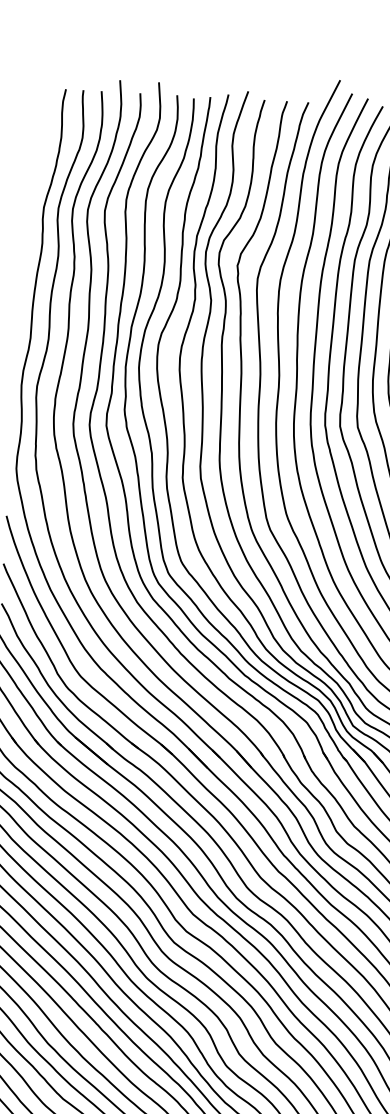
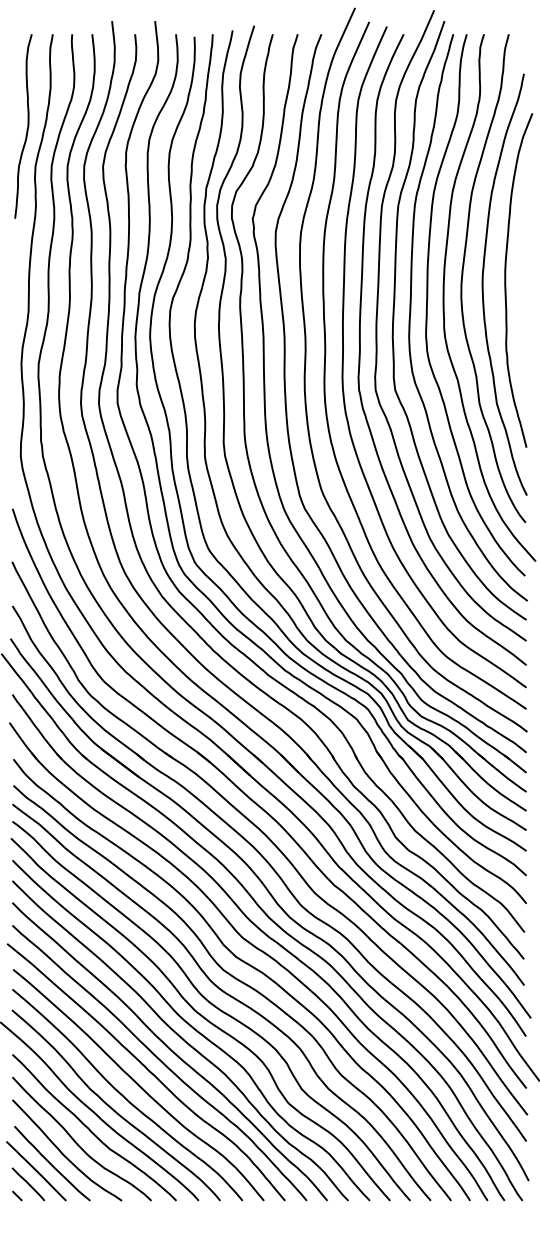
curve: (38, 171) -> (27, 126), added

